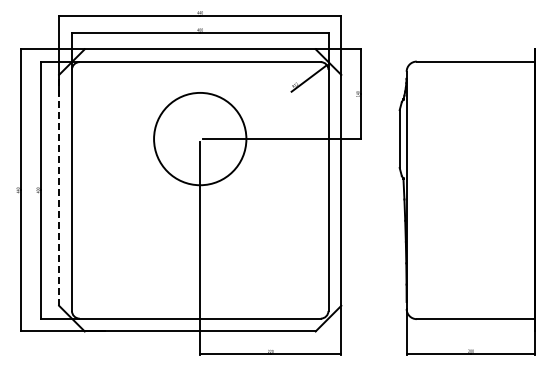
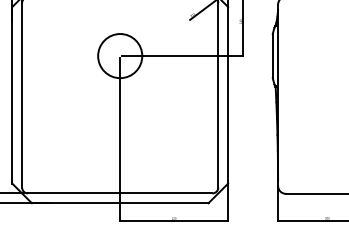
circle: (200, 138) -> (120, 55), size x0.62
line: (59, 189) -> (12, 94), dashed -> solid

